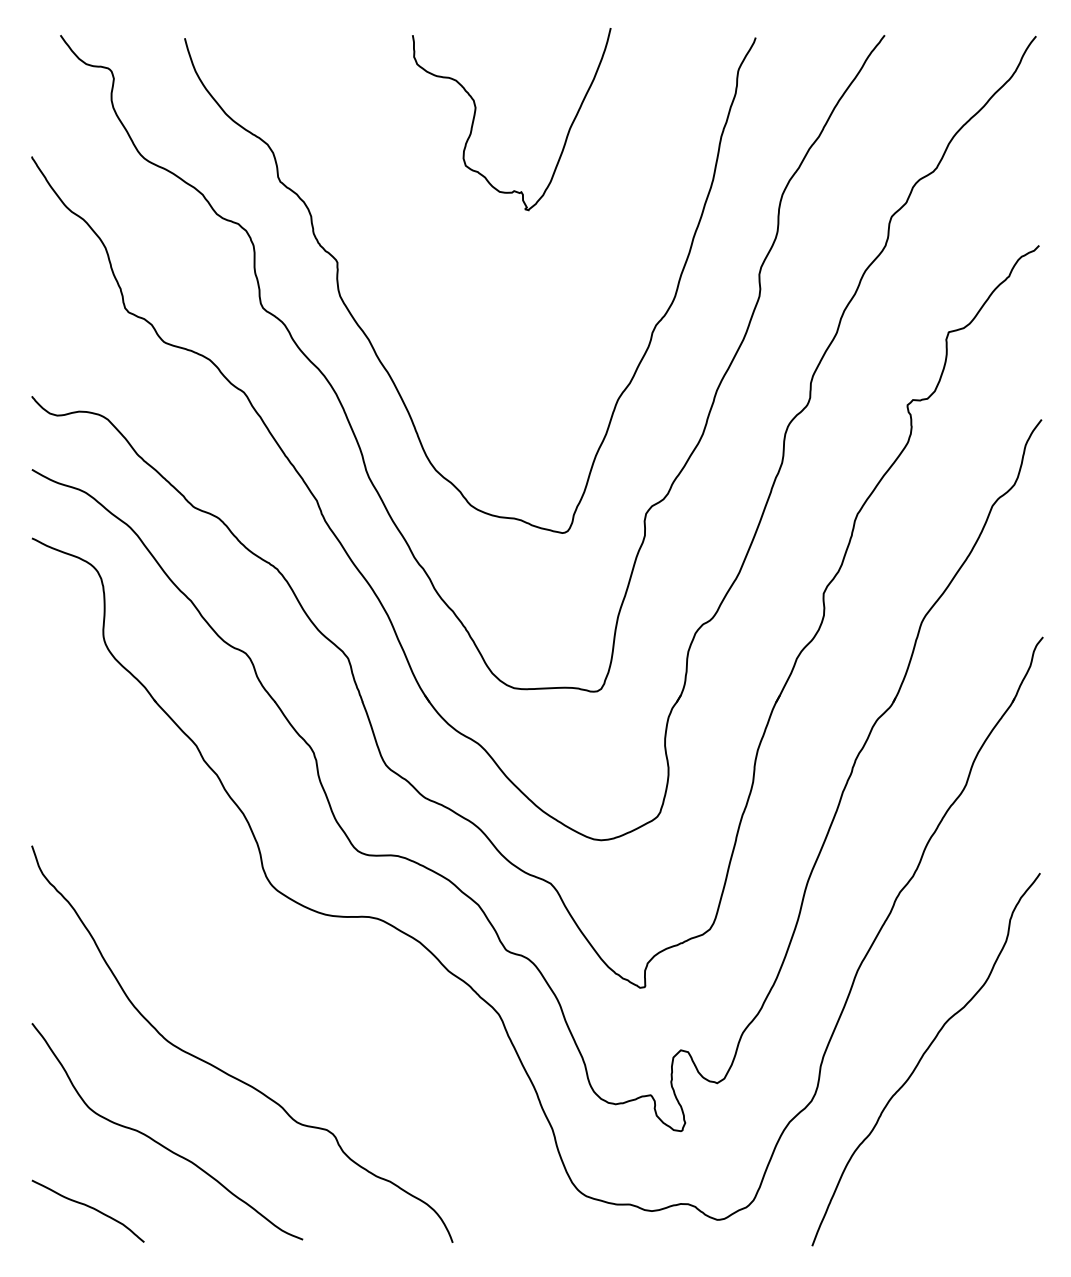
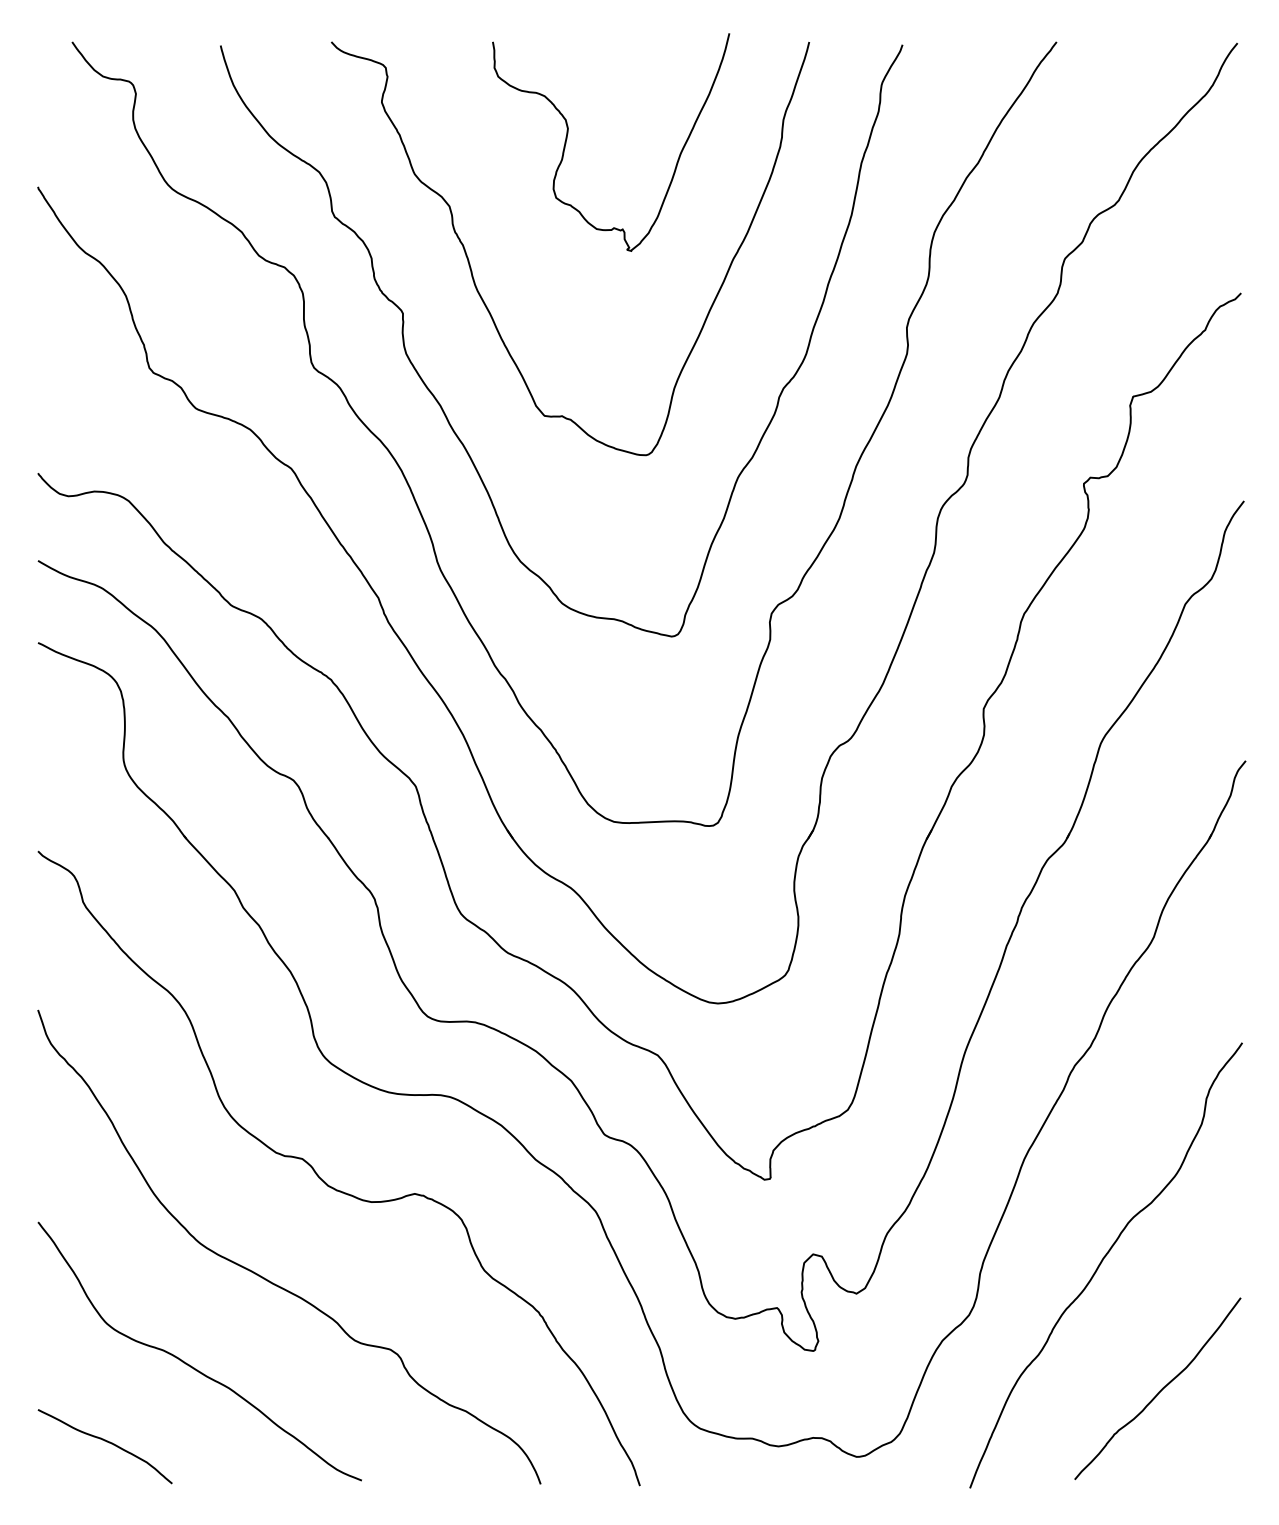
curve: (403, 247) -> (481, 295), added
curve: (272, 989) -> (325, 1181), added
curve: (971, 1163) -> (1160, 1389), added

